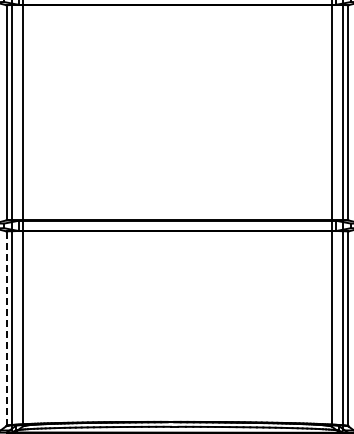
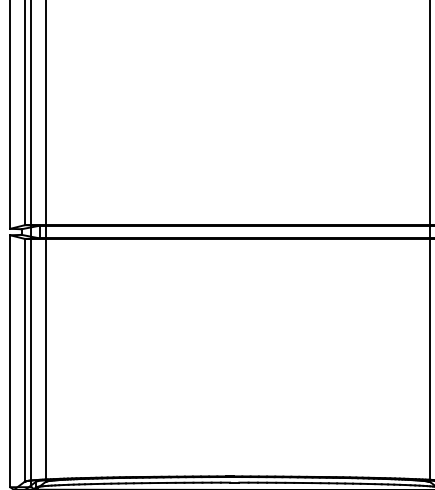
line: (6, 328) -> (24, 360), dashed -> solid

